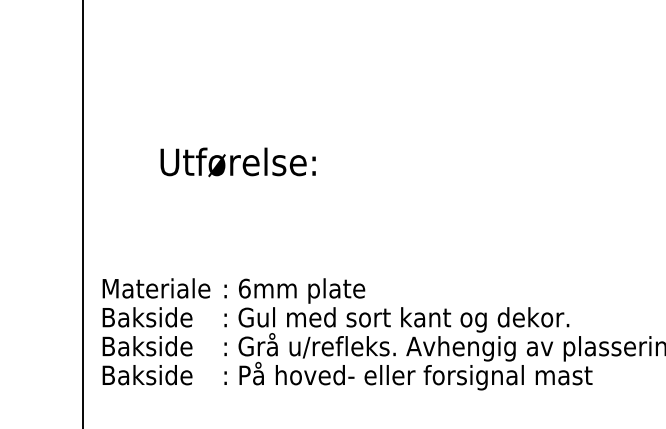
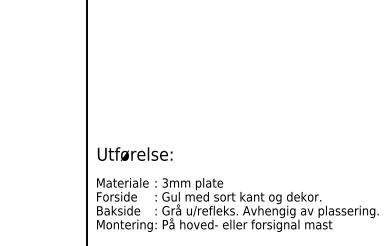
text: (236, 162) -> (134, 154), moved
text: (245, 287) -> (165, 182), 6mm -> 3mm
text: (149, 316) -> (119, 196), Bakside -> Forside
text: (161, 377) -> (125, 225), Bakside -> Montering

